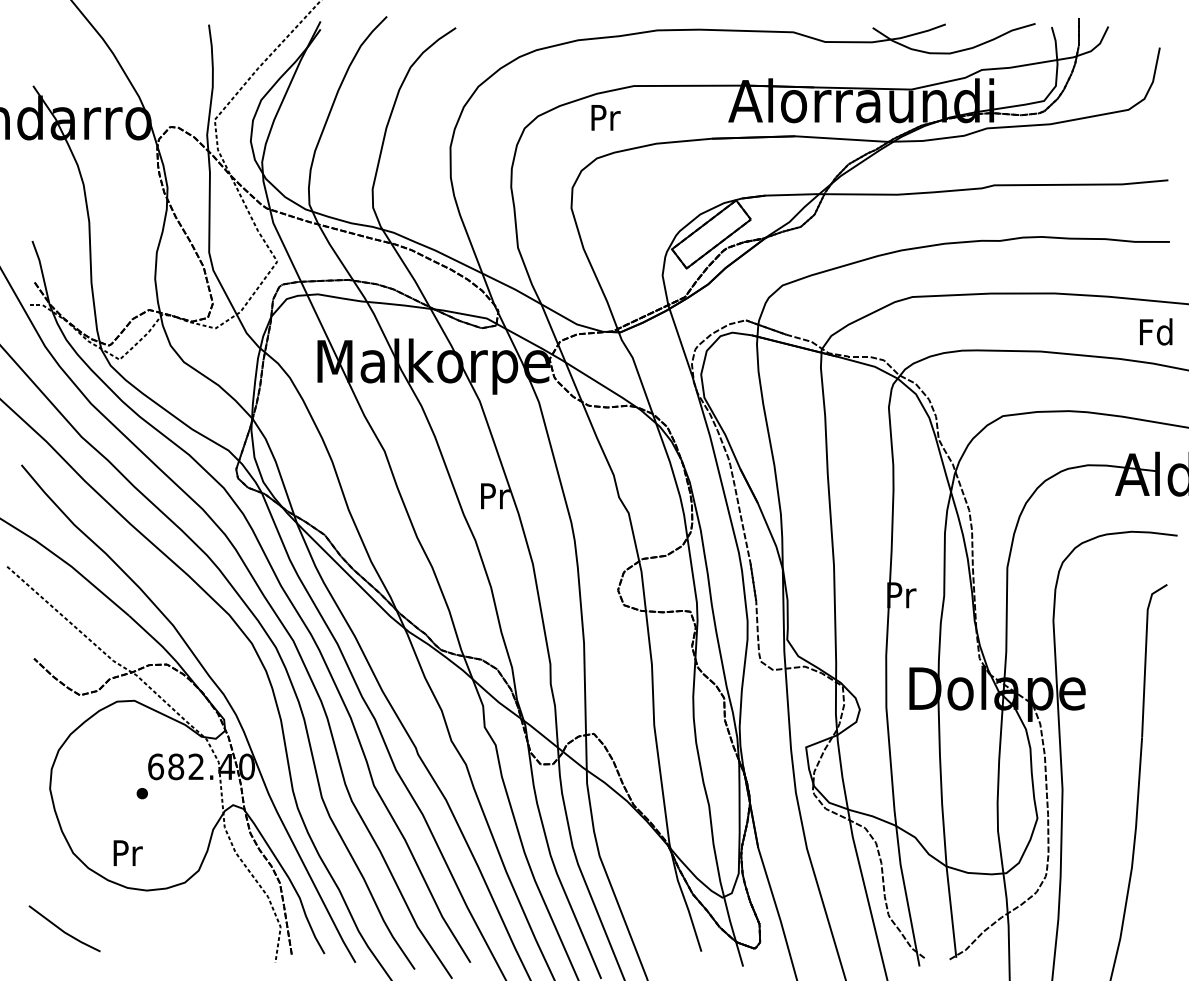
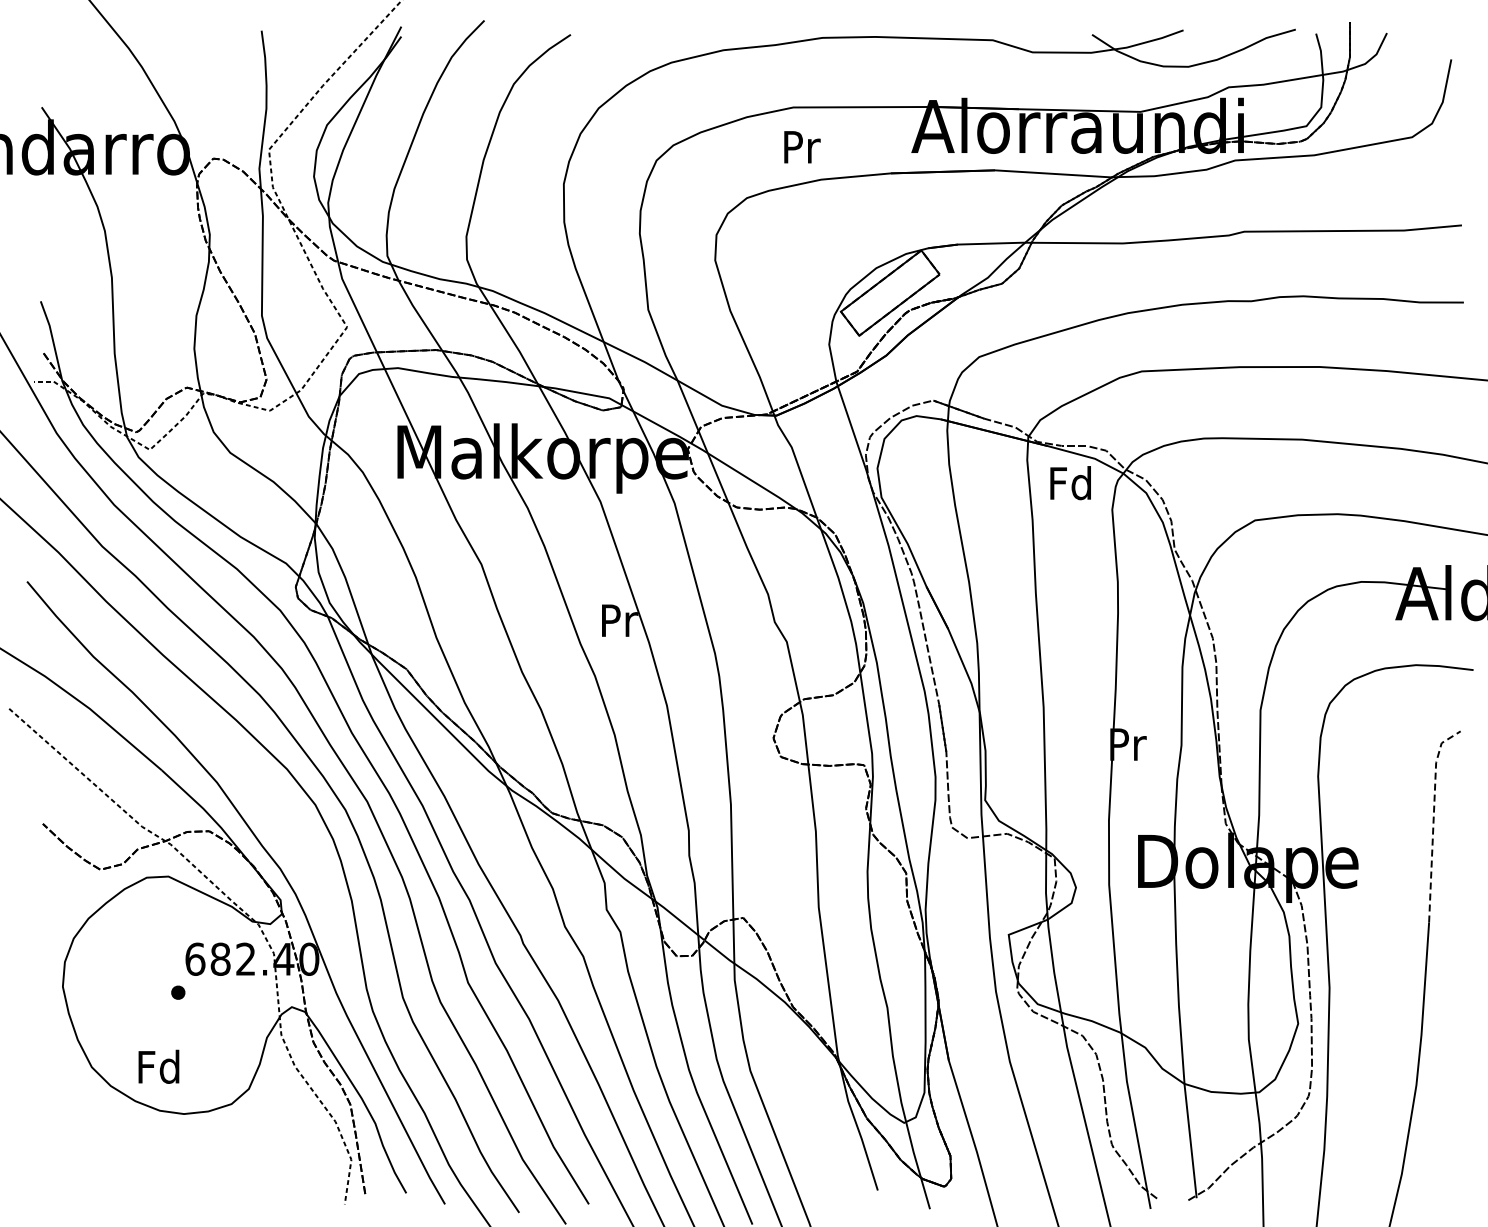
text: (606, 118) -> (802, 147), moved
text: (1156, 332) -> (1070, 483), moved
line: (1145, 655) -> (1433, 819), solid -> dashed
text: (126, 852) -> (158, 1066), Pr -> Fd
line: (64, 930) -> (80, 1164), removed

